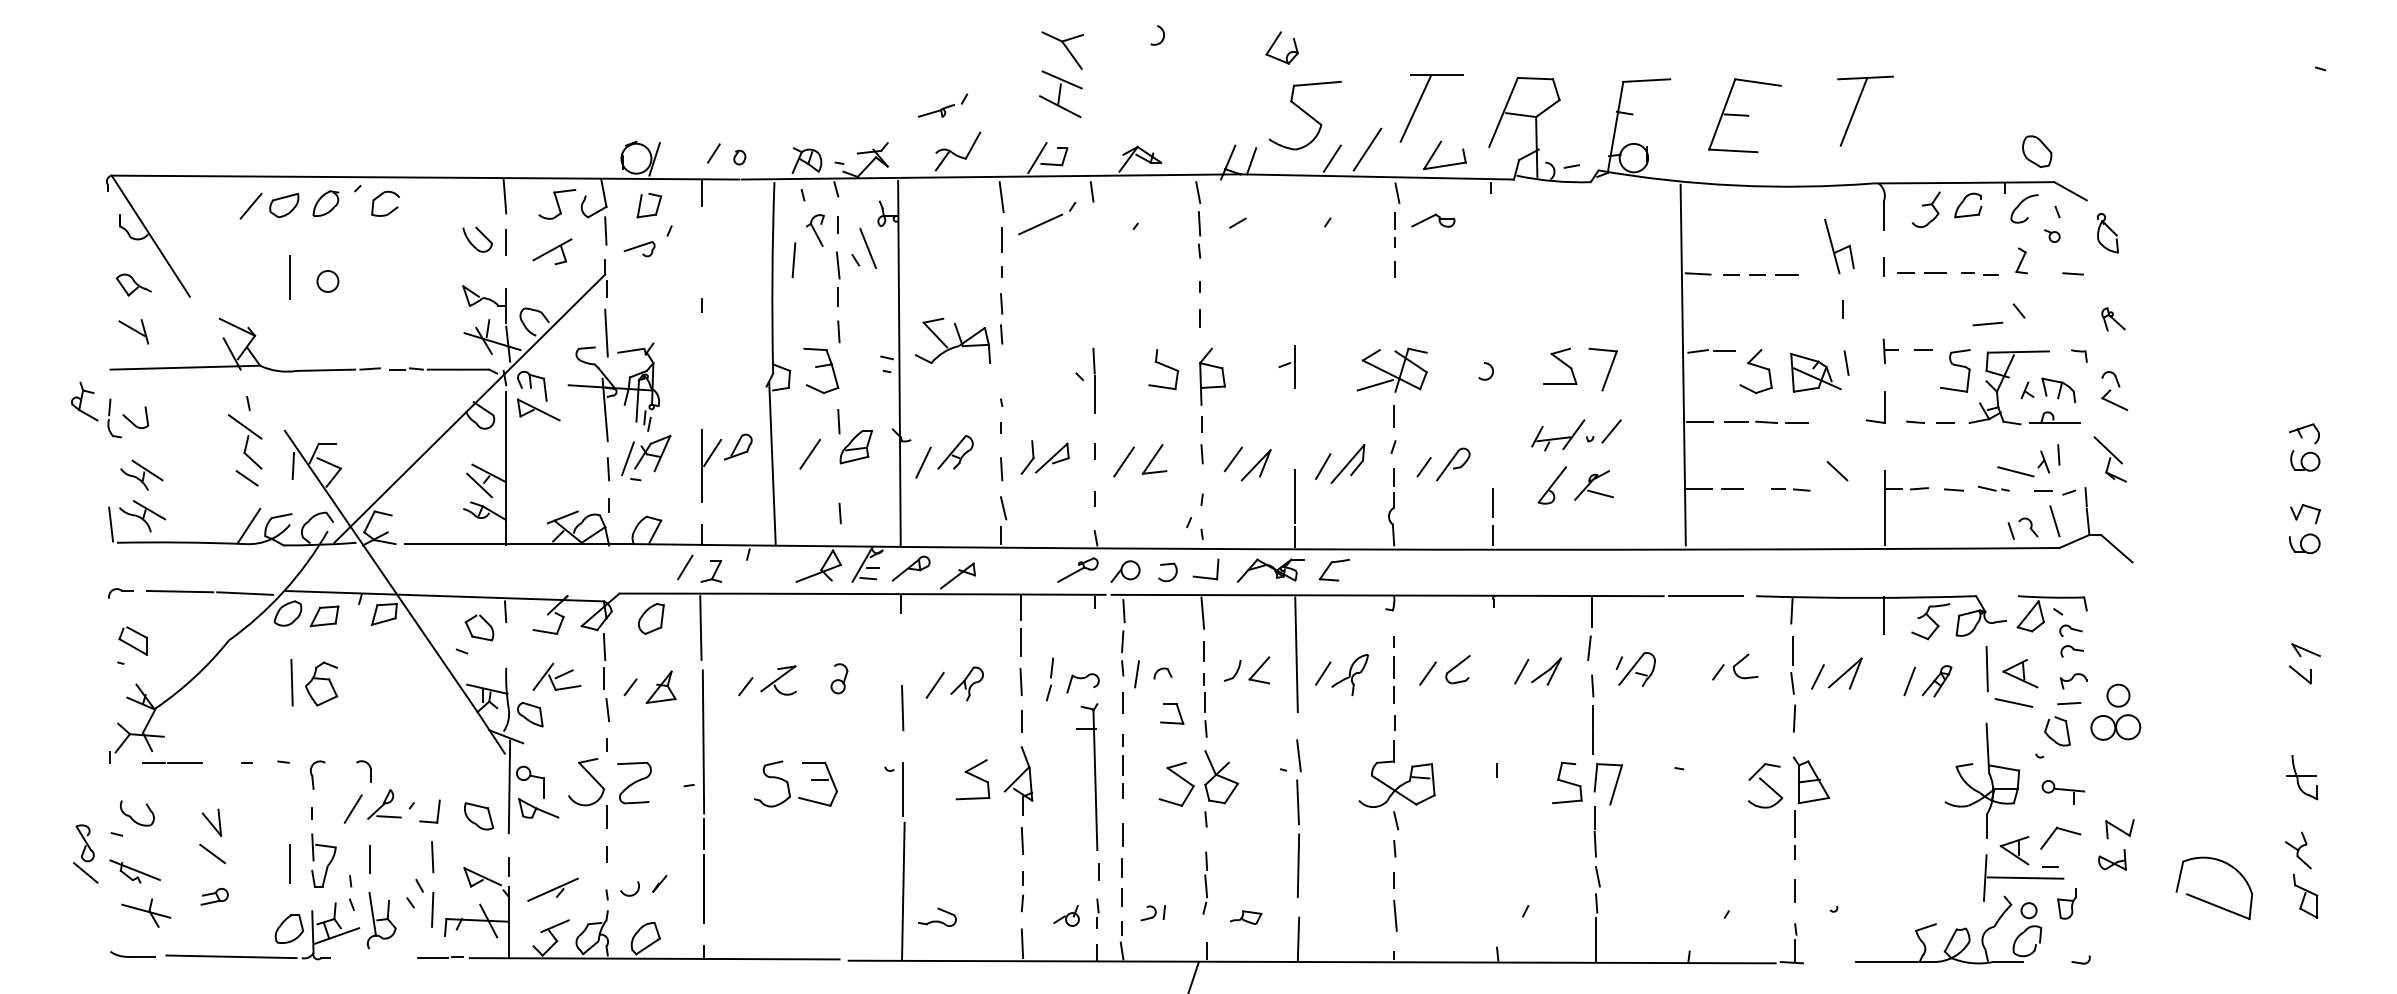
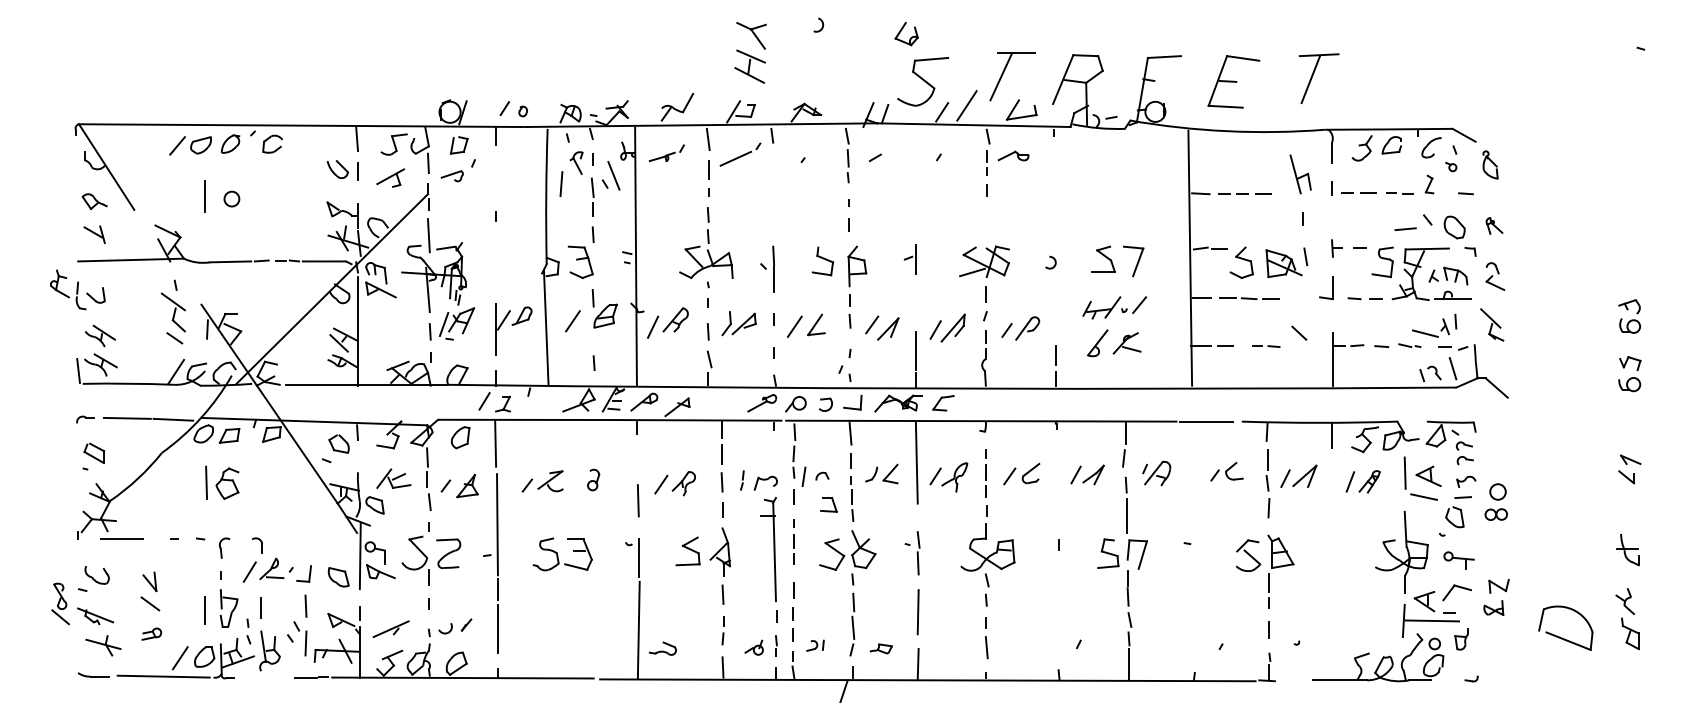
part: (943, 105) -> (667, 153), moved
part: (2037, 151) -> (1454, 227), moved
part: (953, 346) -> (706, 266), moved
part: (1049, 679) -> (742, 480), size x0.62
part: (2116, 727) -> (1496, 514), size x0.62
part: (1299, 782) -> (918, 553), size x0.71
part: (1204, 882) -> (851, 624), size x1.43
line: (254, 930) -> (179, 658), added

